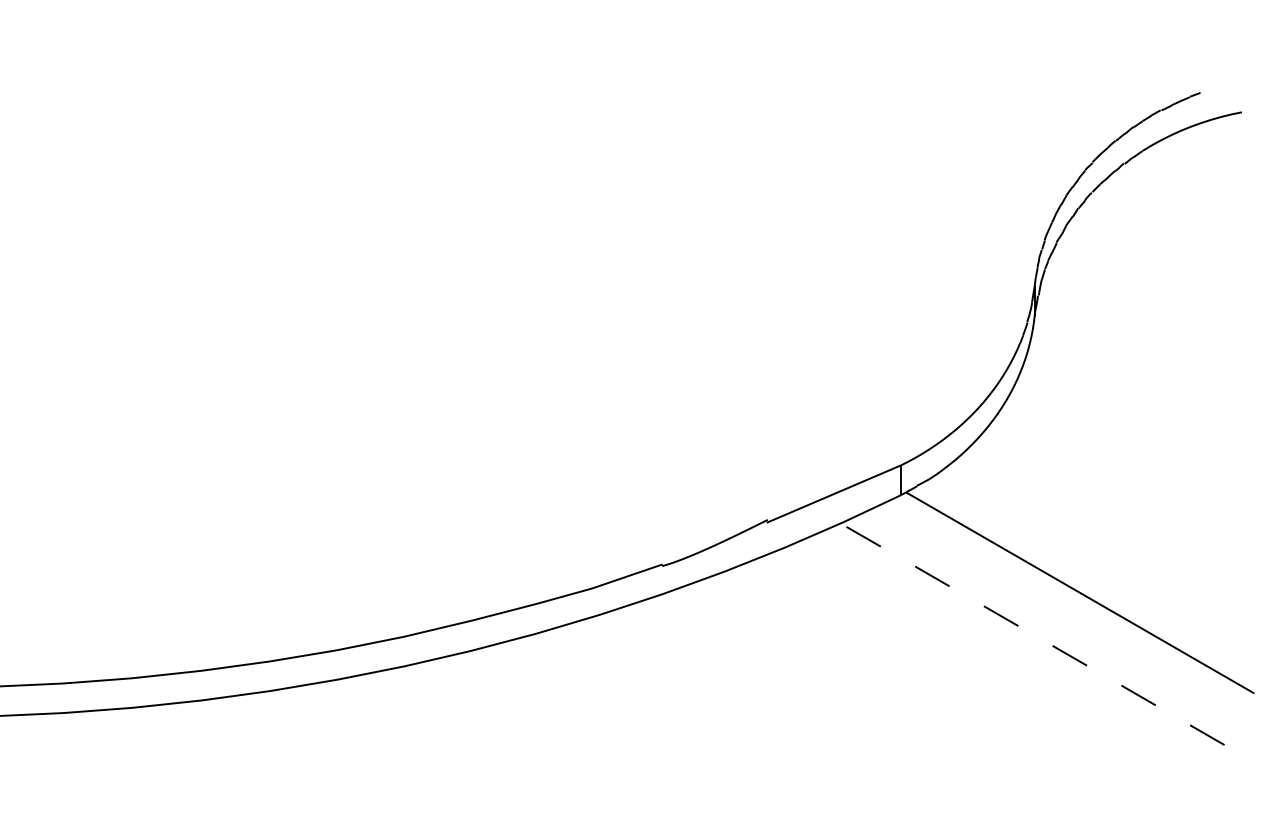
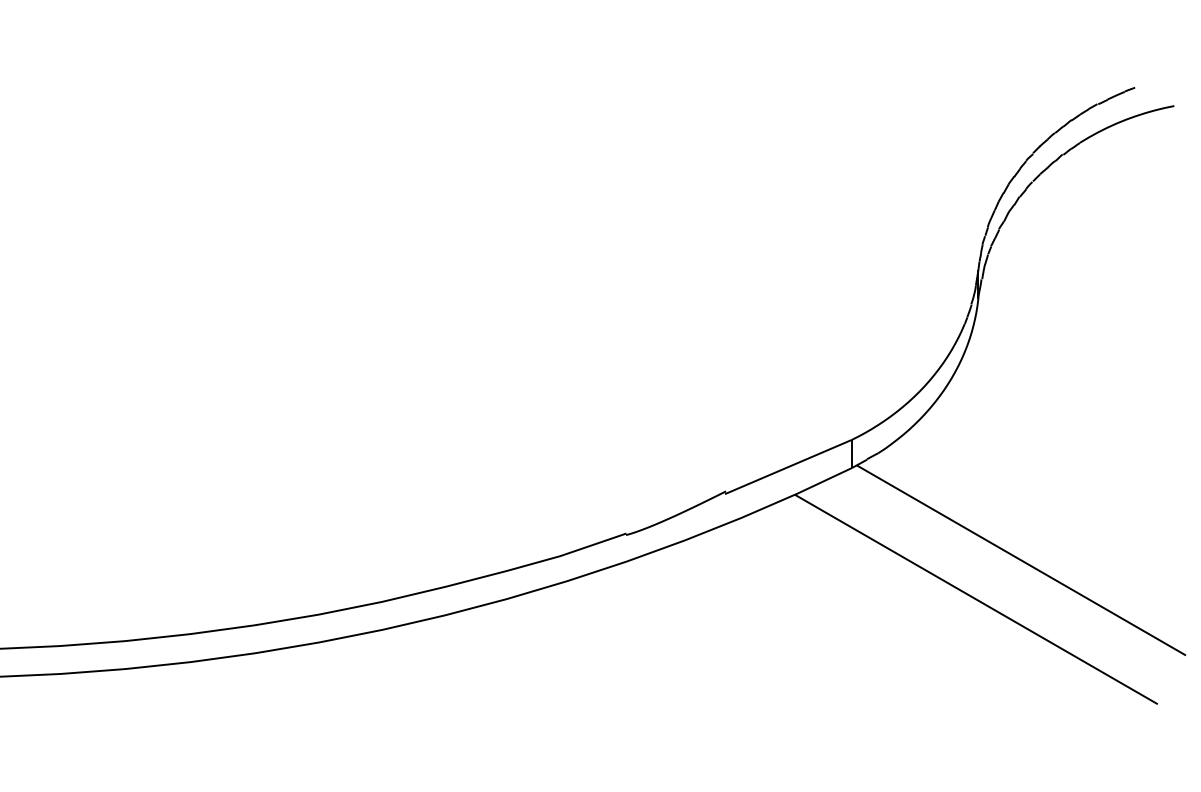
line: (1032, 634) -> (976, 599), dashed -> solid

